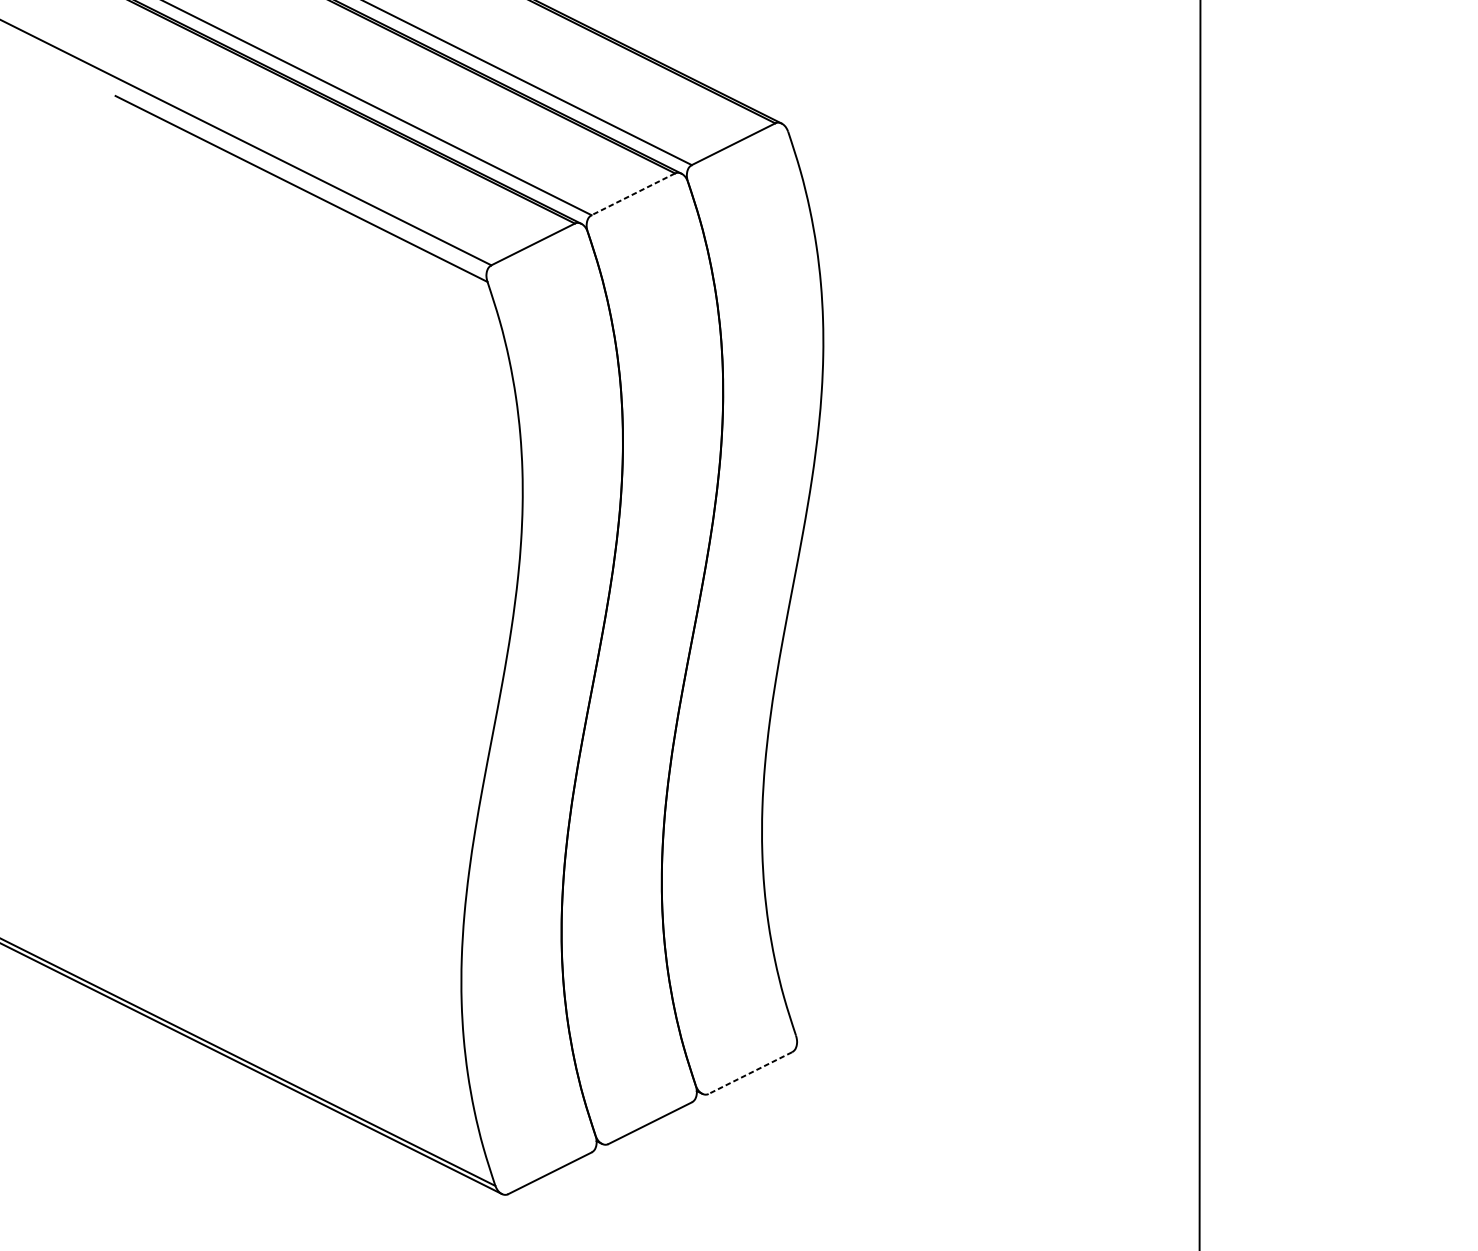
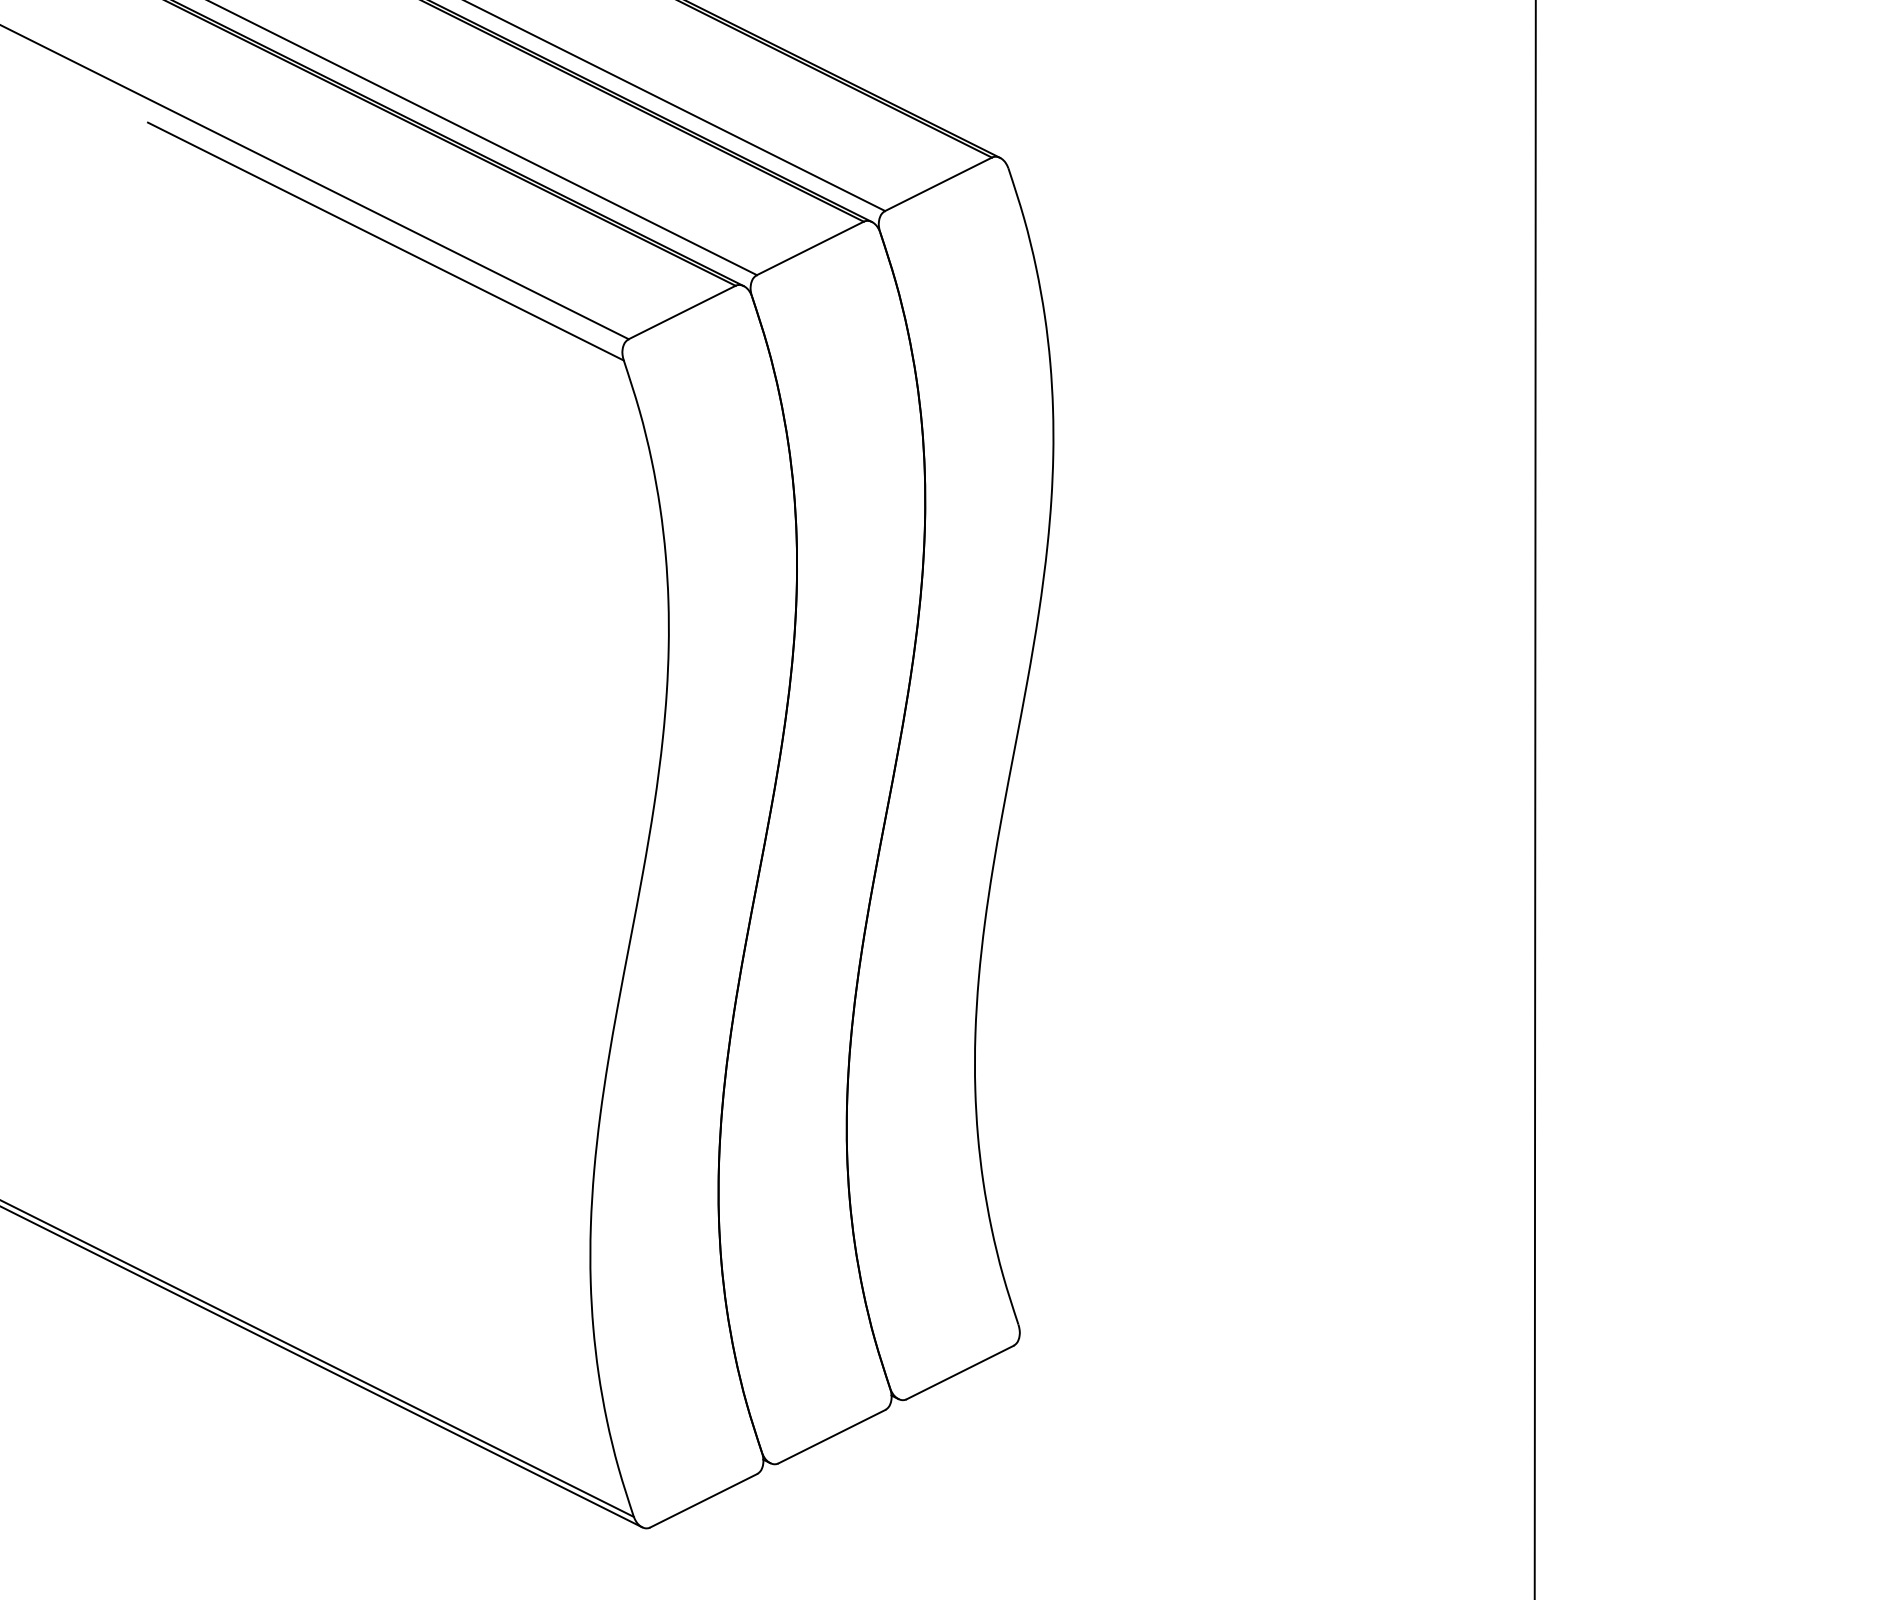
line: (633, 194) -> (810, 248), dashed -> solid
line: (750, 1073) -> (960, 1372), dashed -> solid

